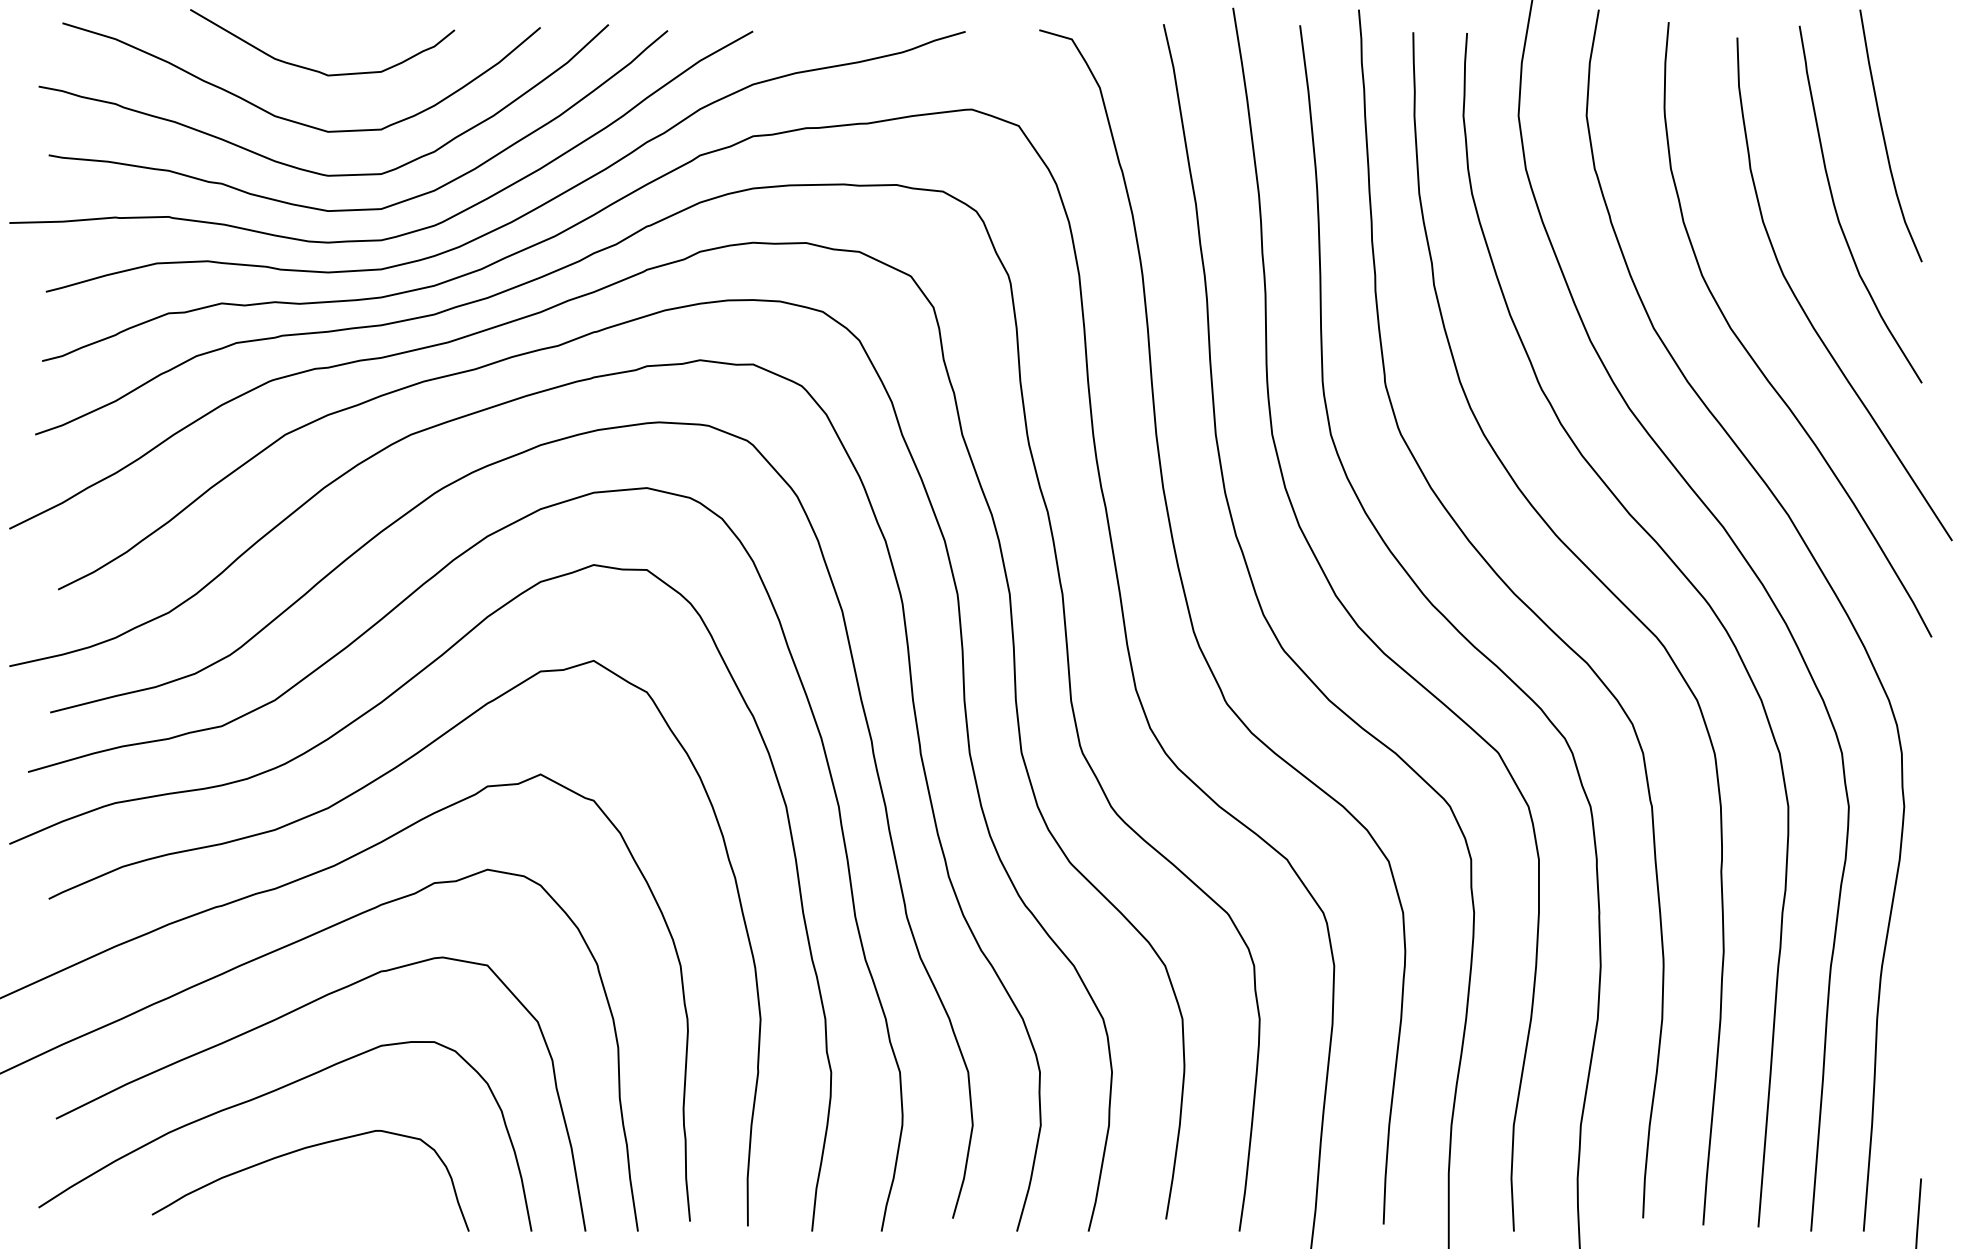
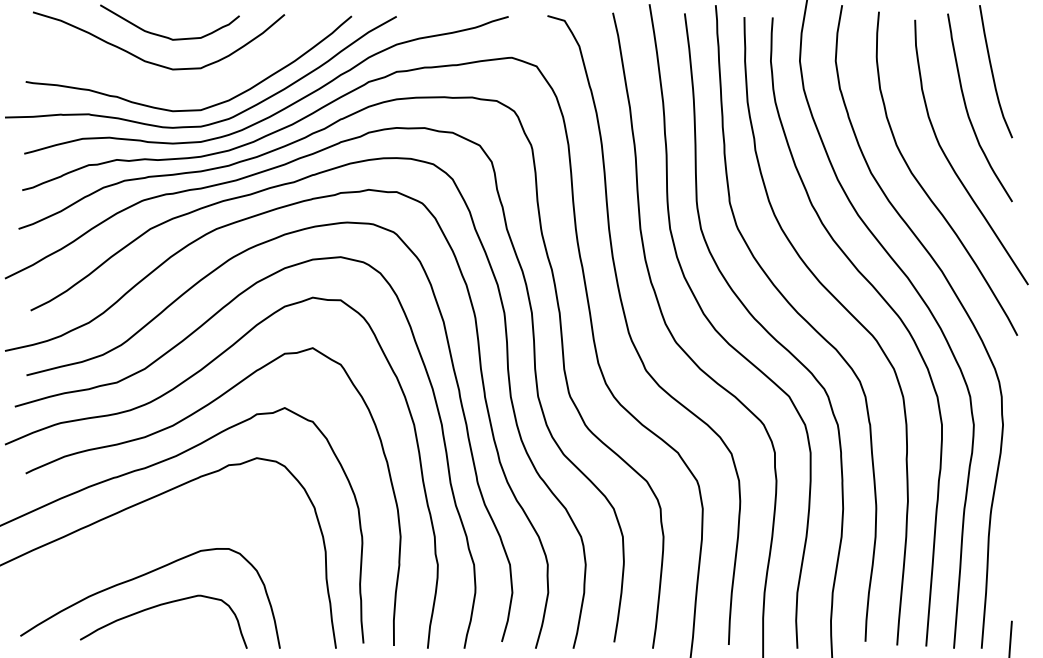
curve: (304, 167) -> (160, 88), removed
curve: (287, 1016) -> (151, 535), removed

